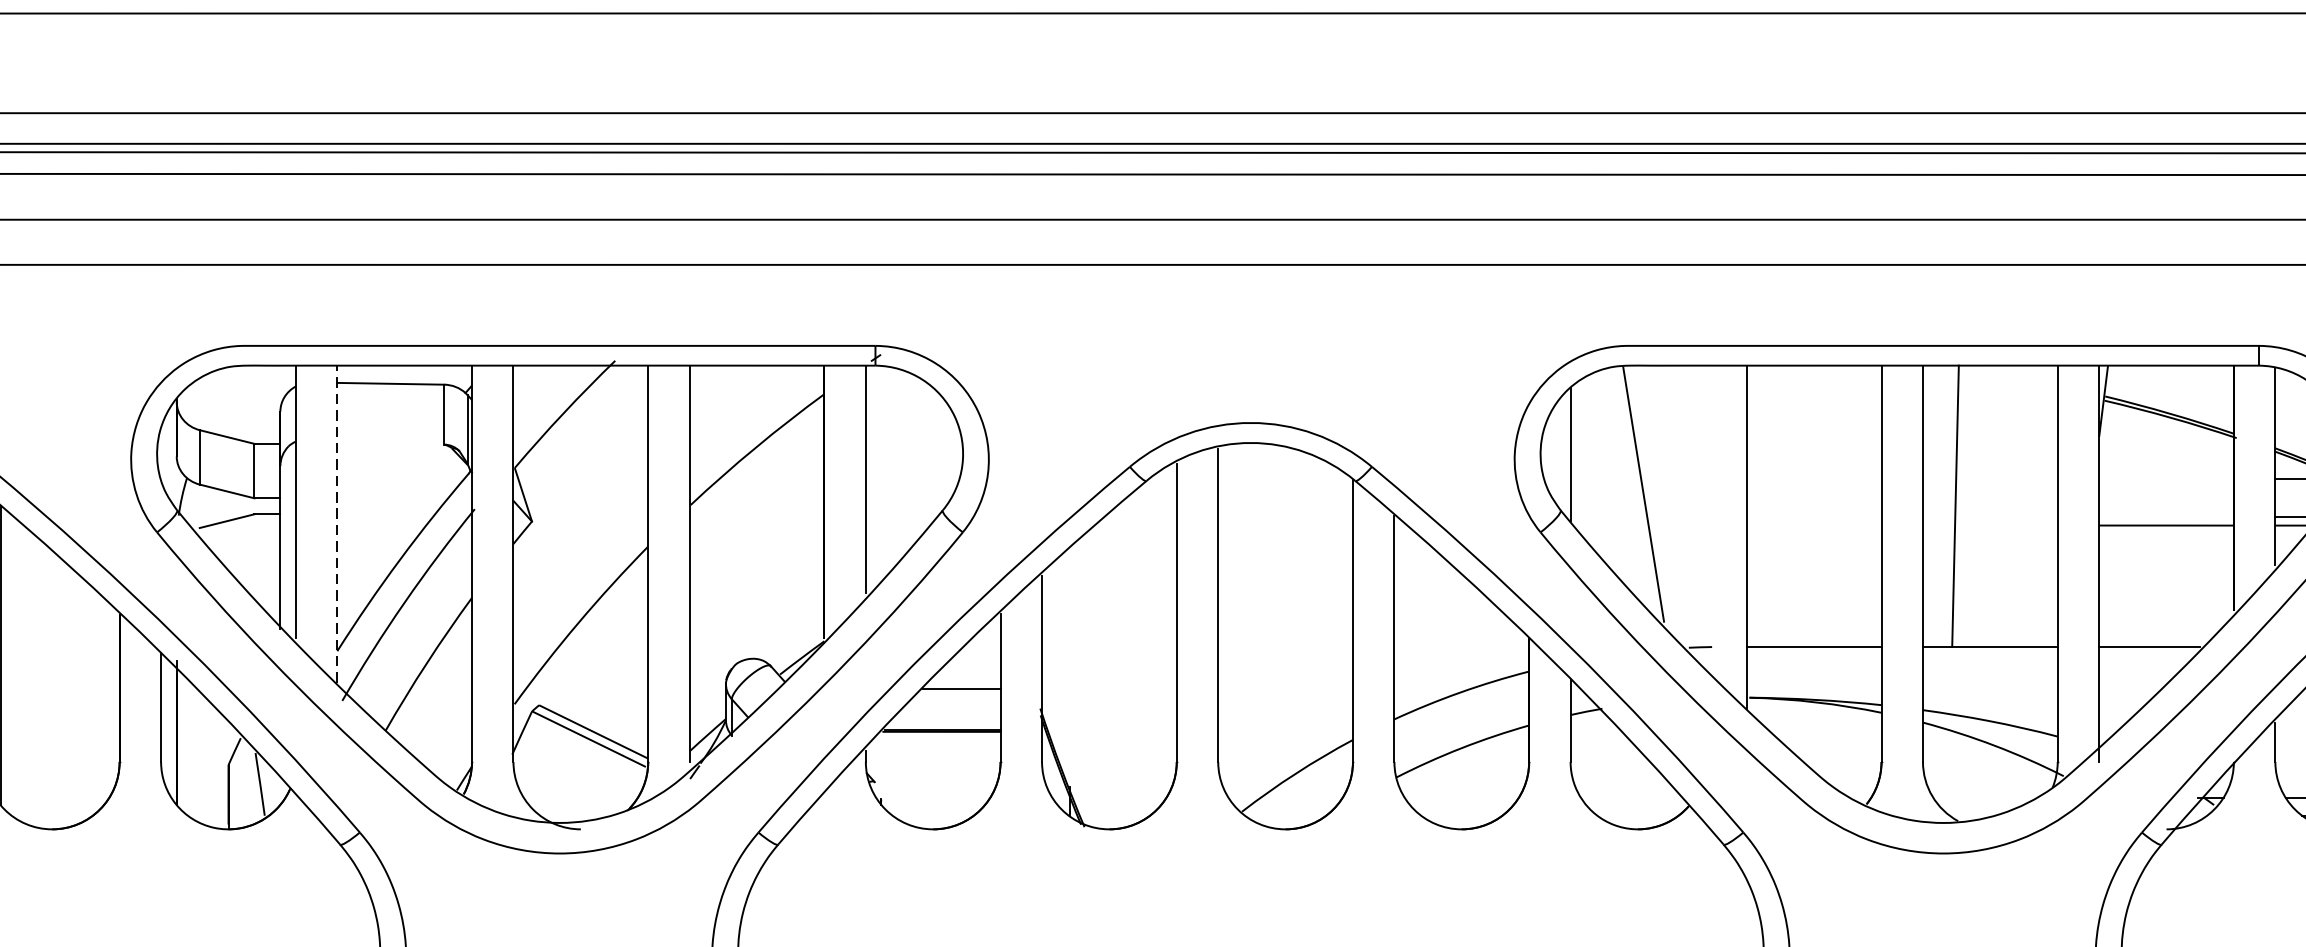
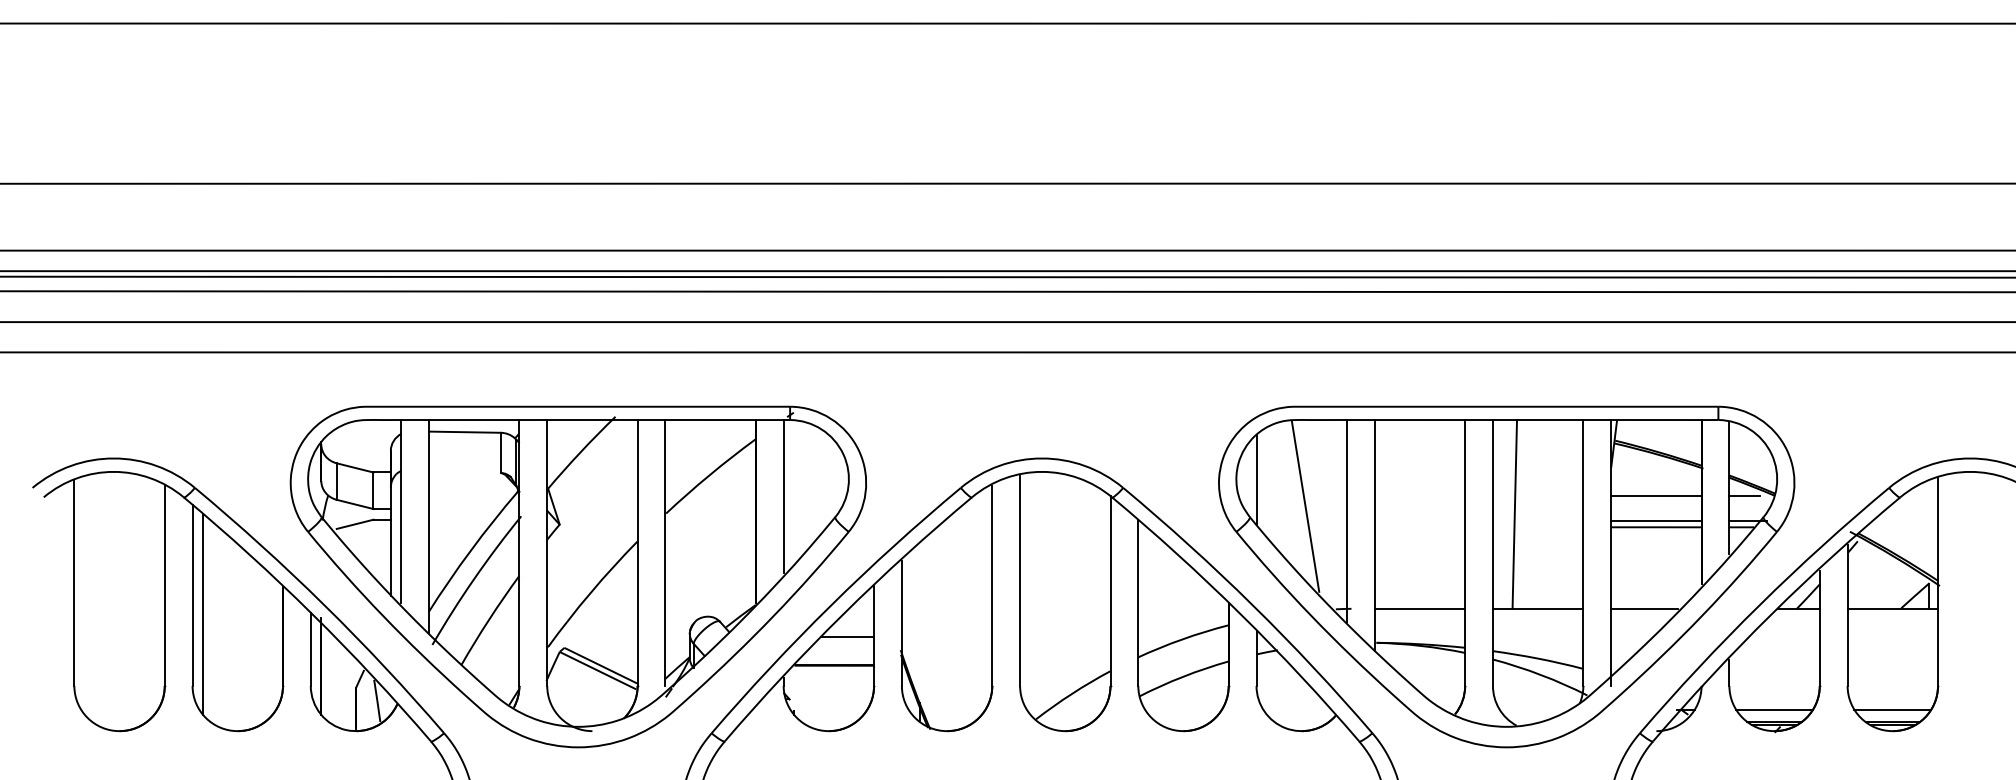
line: (2166, 479) -> (1656, 496), added
line: (1704, 515) -> (1346, 520), added
line: (2166, 516) -> (1656, 521), added
line: (338, 522) -> (429, 525), dashed -> solid

